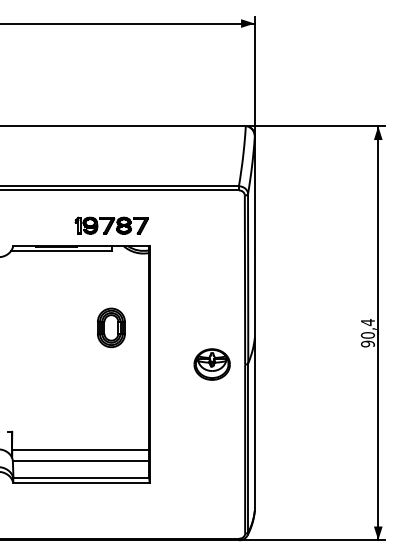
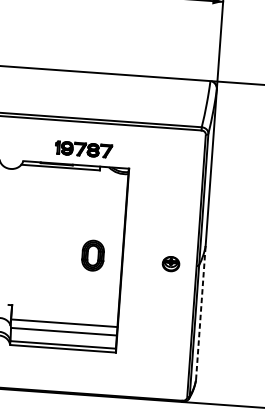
part: (111, 225) -> (83, 149), moved
part: (111, 327) -> (93, 255), moved
part: (211, 364) -> (170, 264), size x0.6
line: (254, 423) -> (200, 312), solid -> dashed

